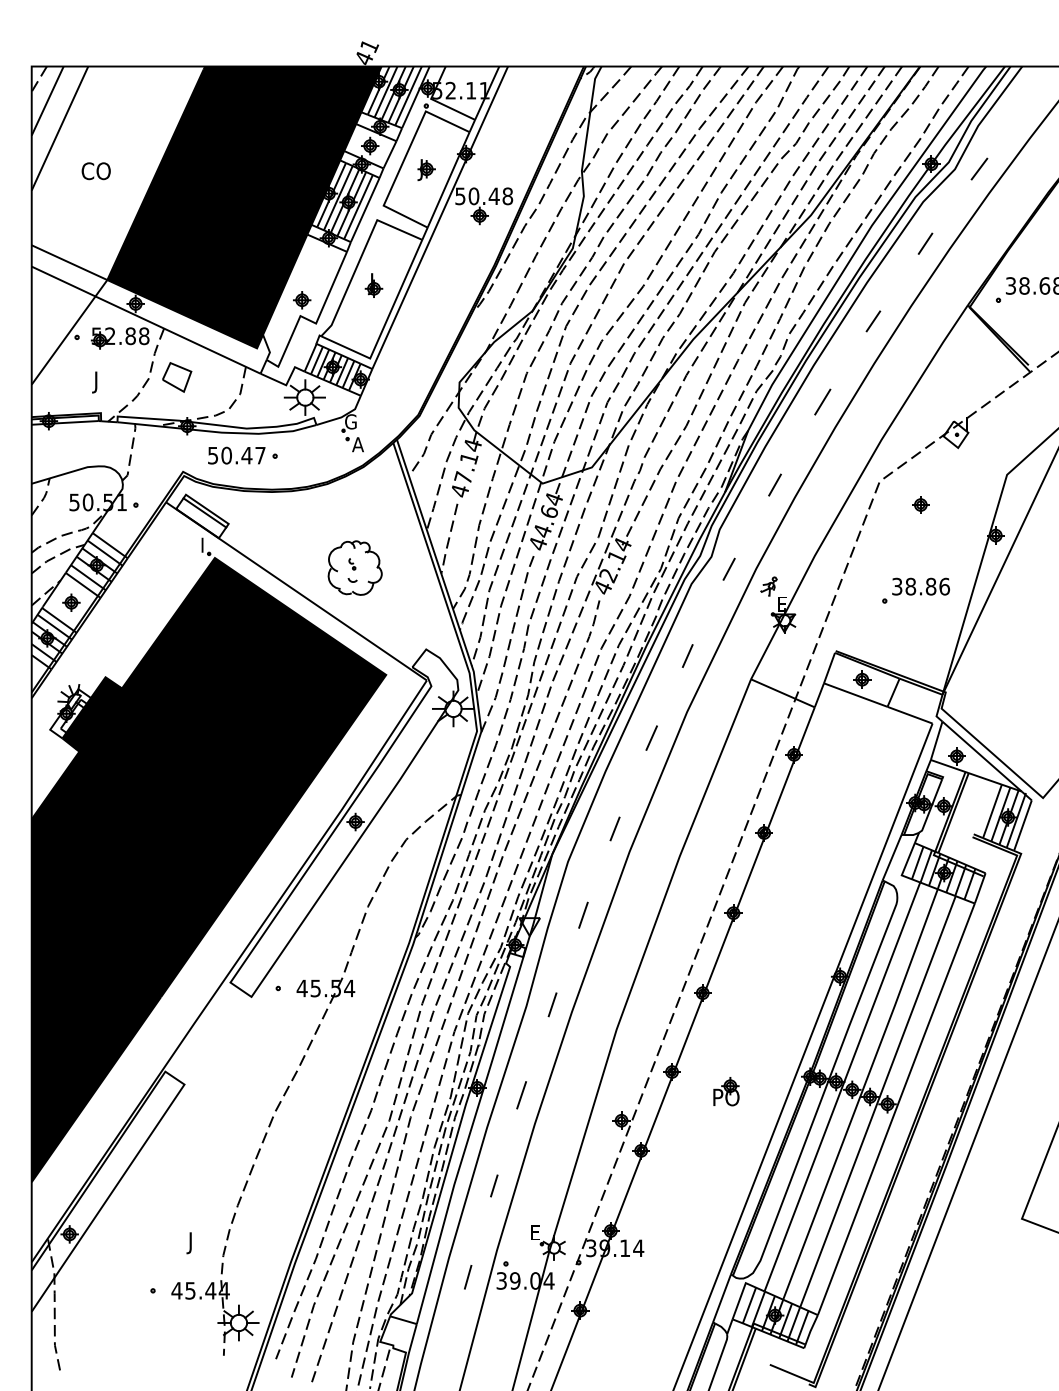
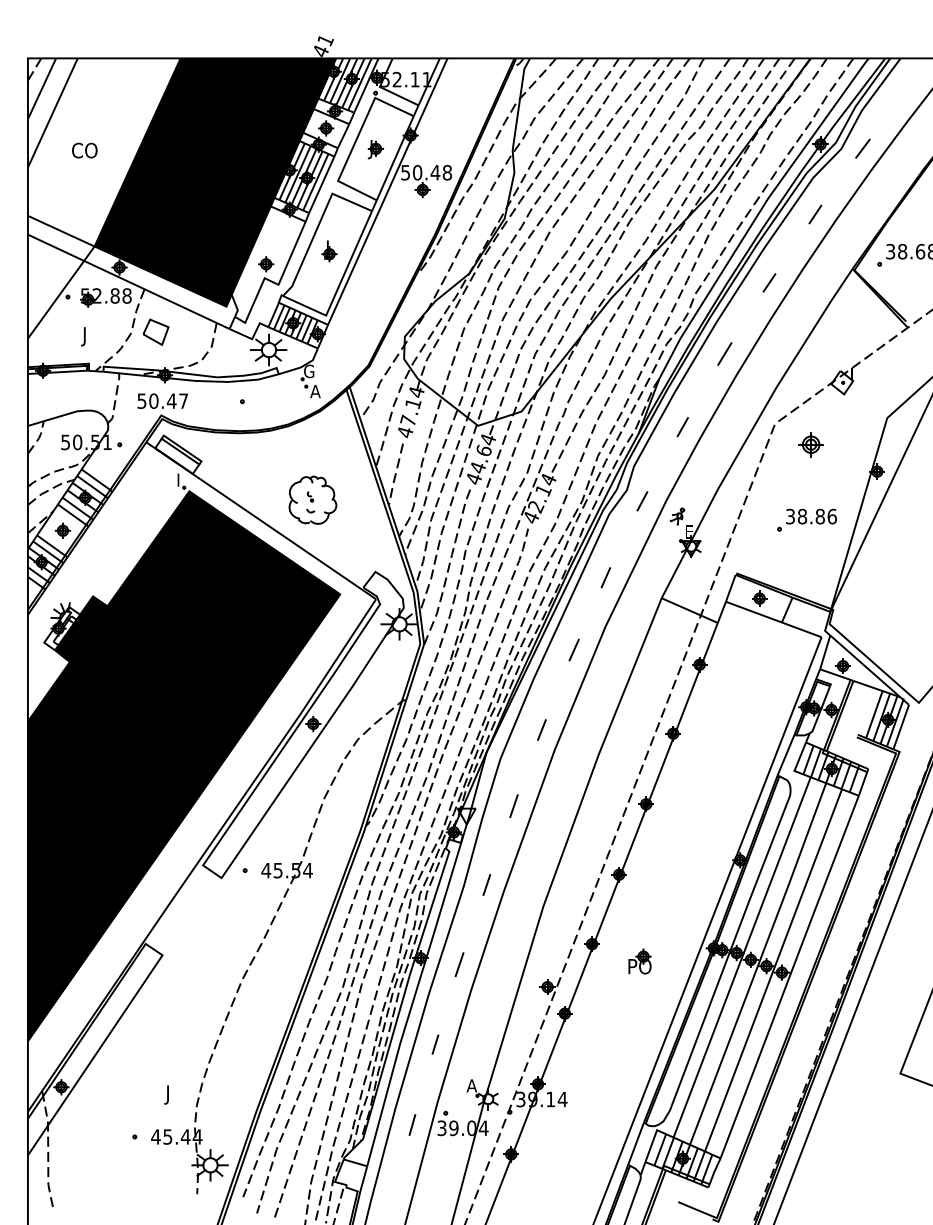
text: (236, 455) -> (162, 401), moved
part: (920, 504) -> (810, 444), size x1.6
text: (535, 1232) -> (471, 1085), E -> A

